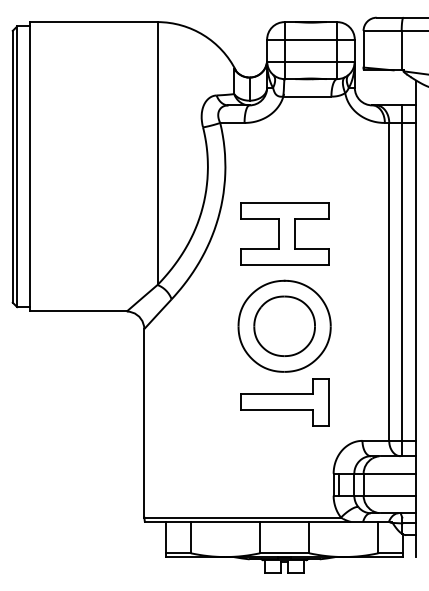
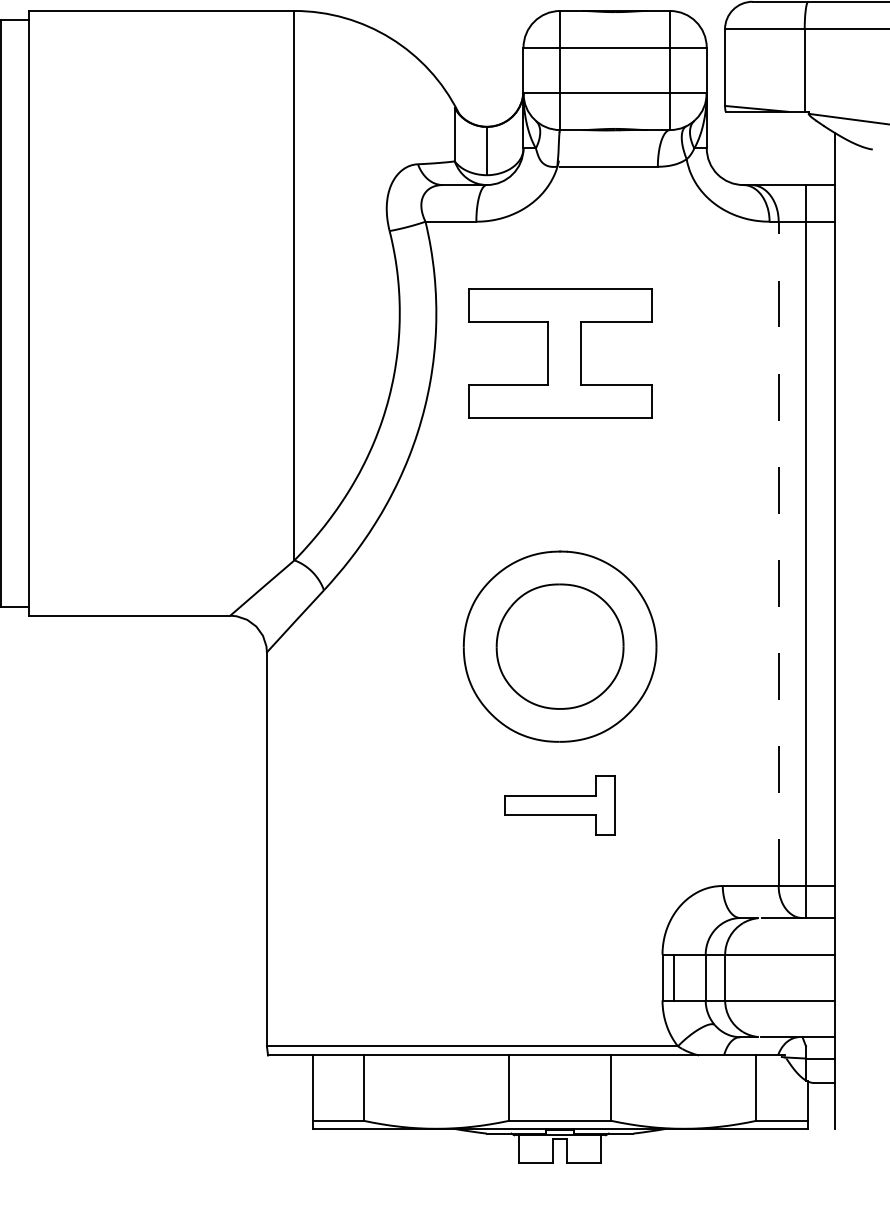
part: (284, 233) -> (559, 352), moved
line: (389, 281) -> (779, 552), solid -> dashed
part: (284, 402) -> (559, 805), size x0.6

